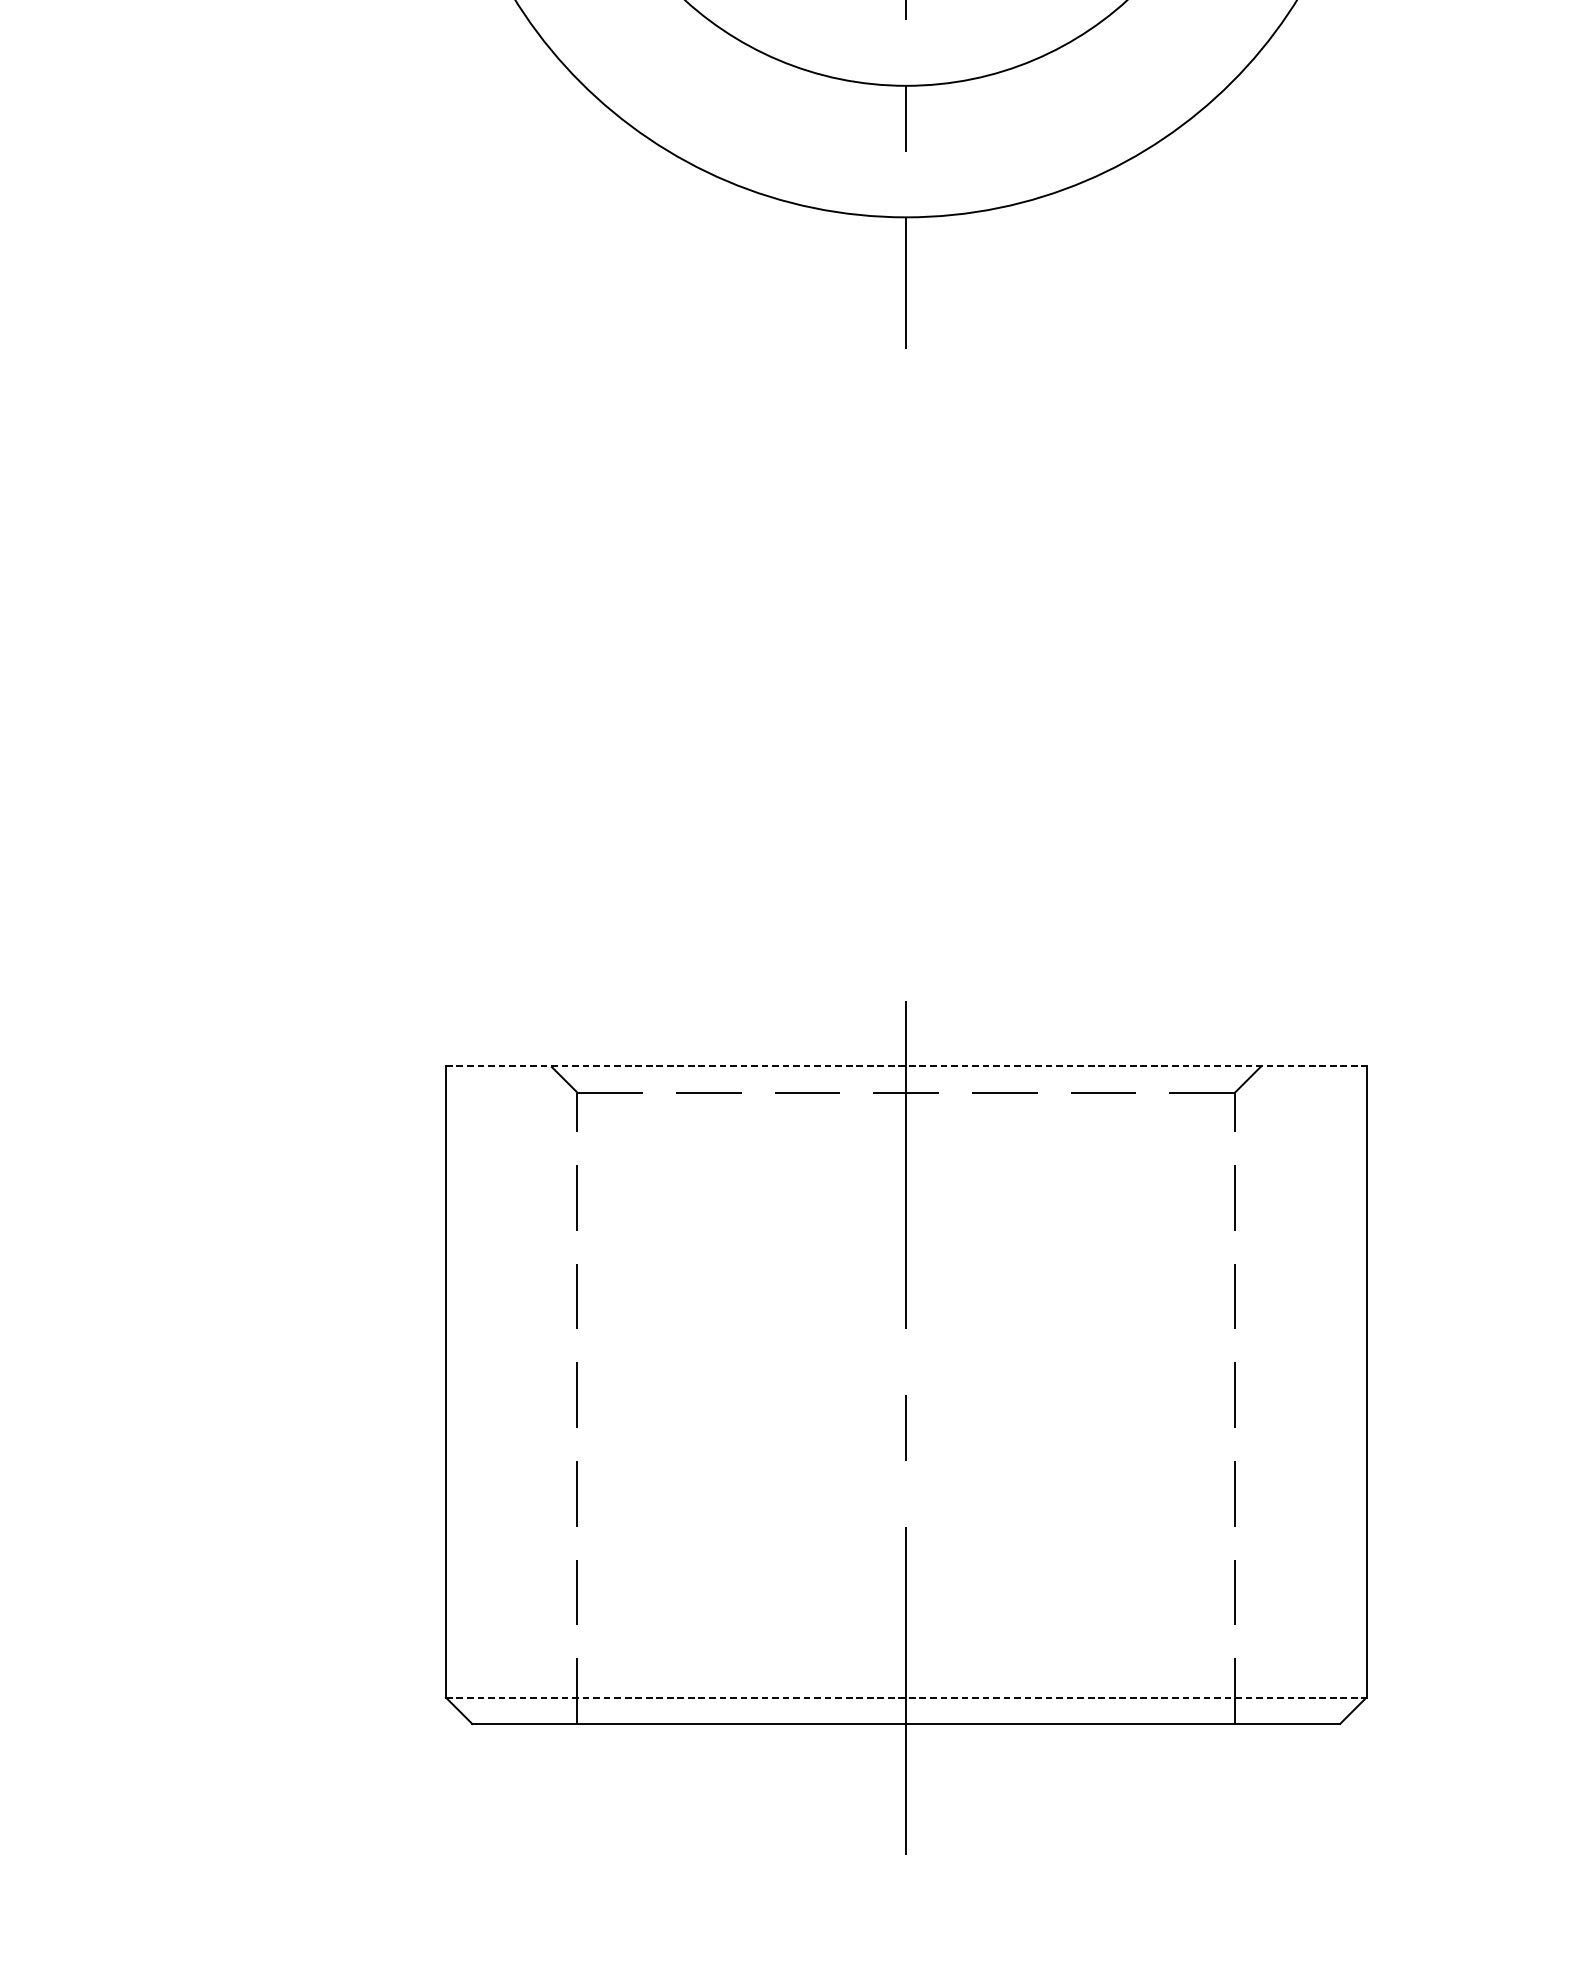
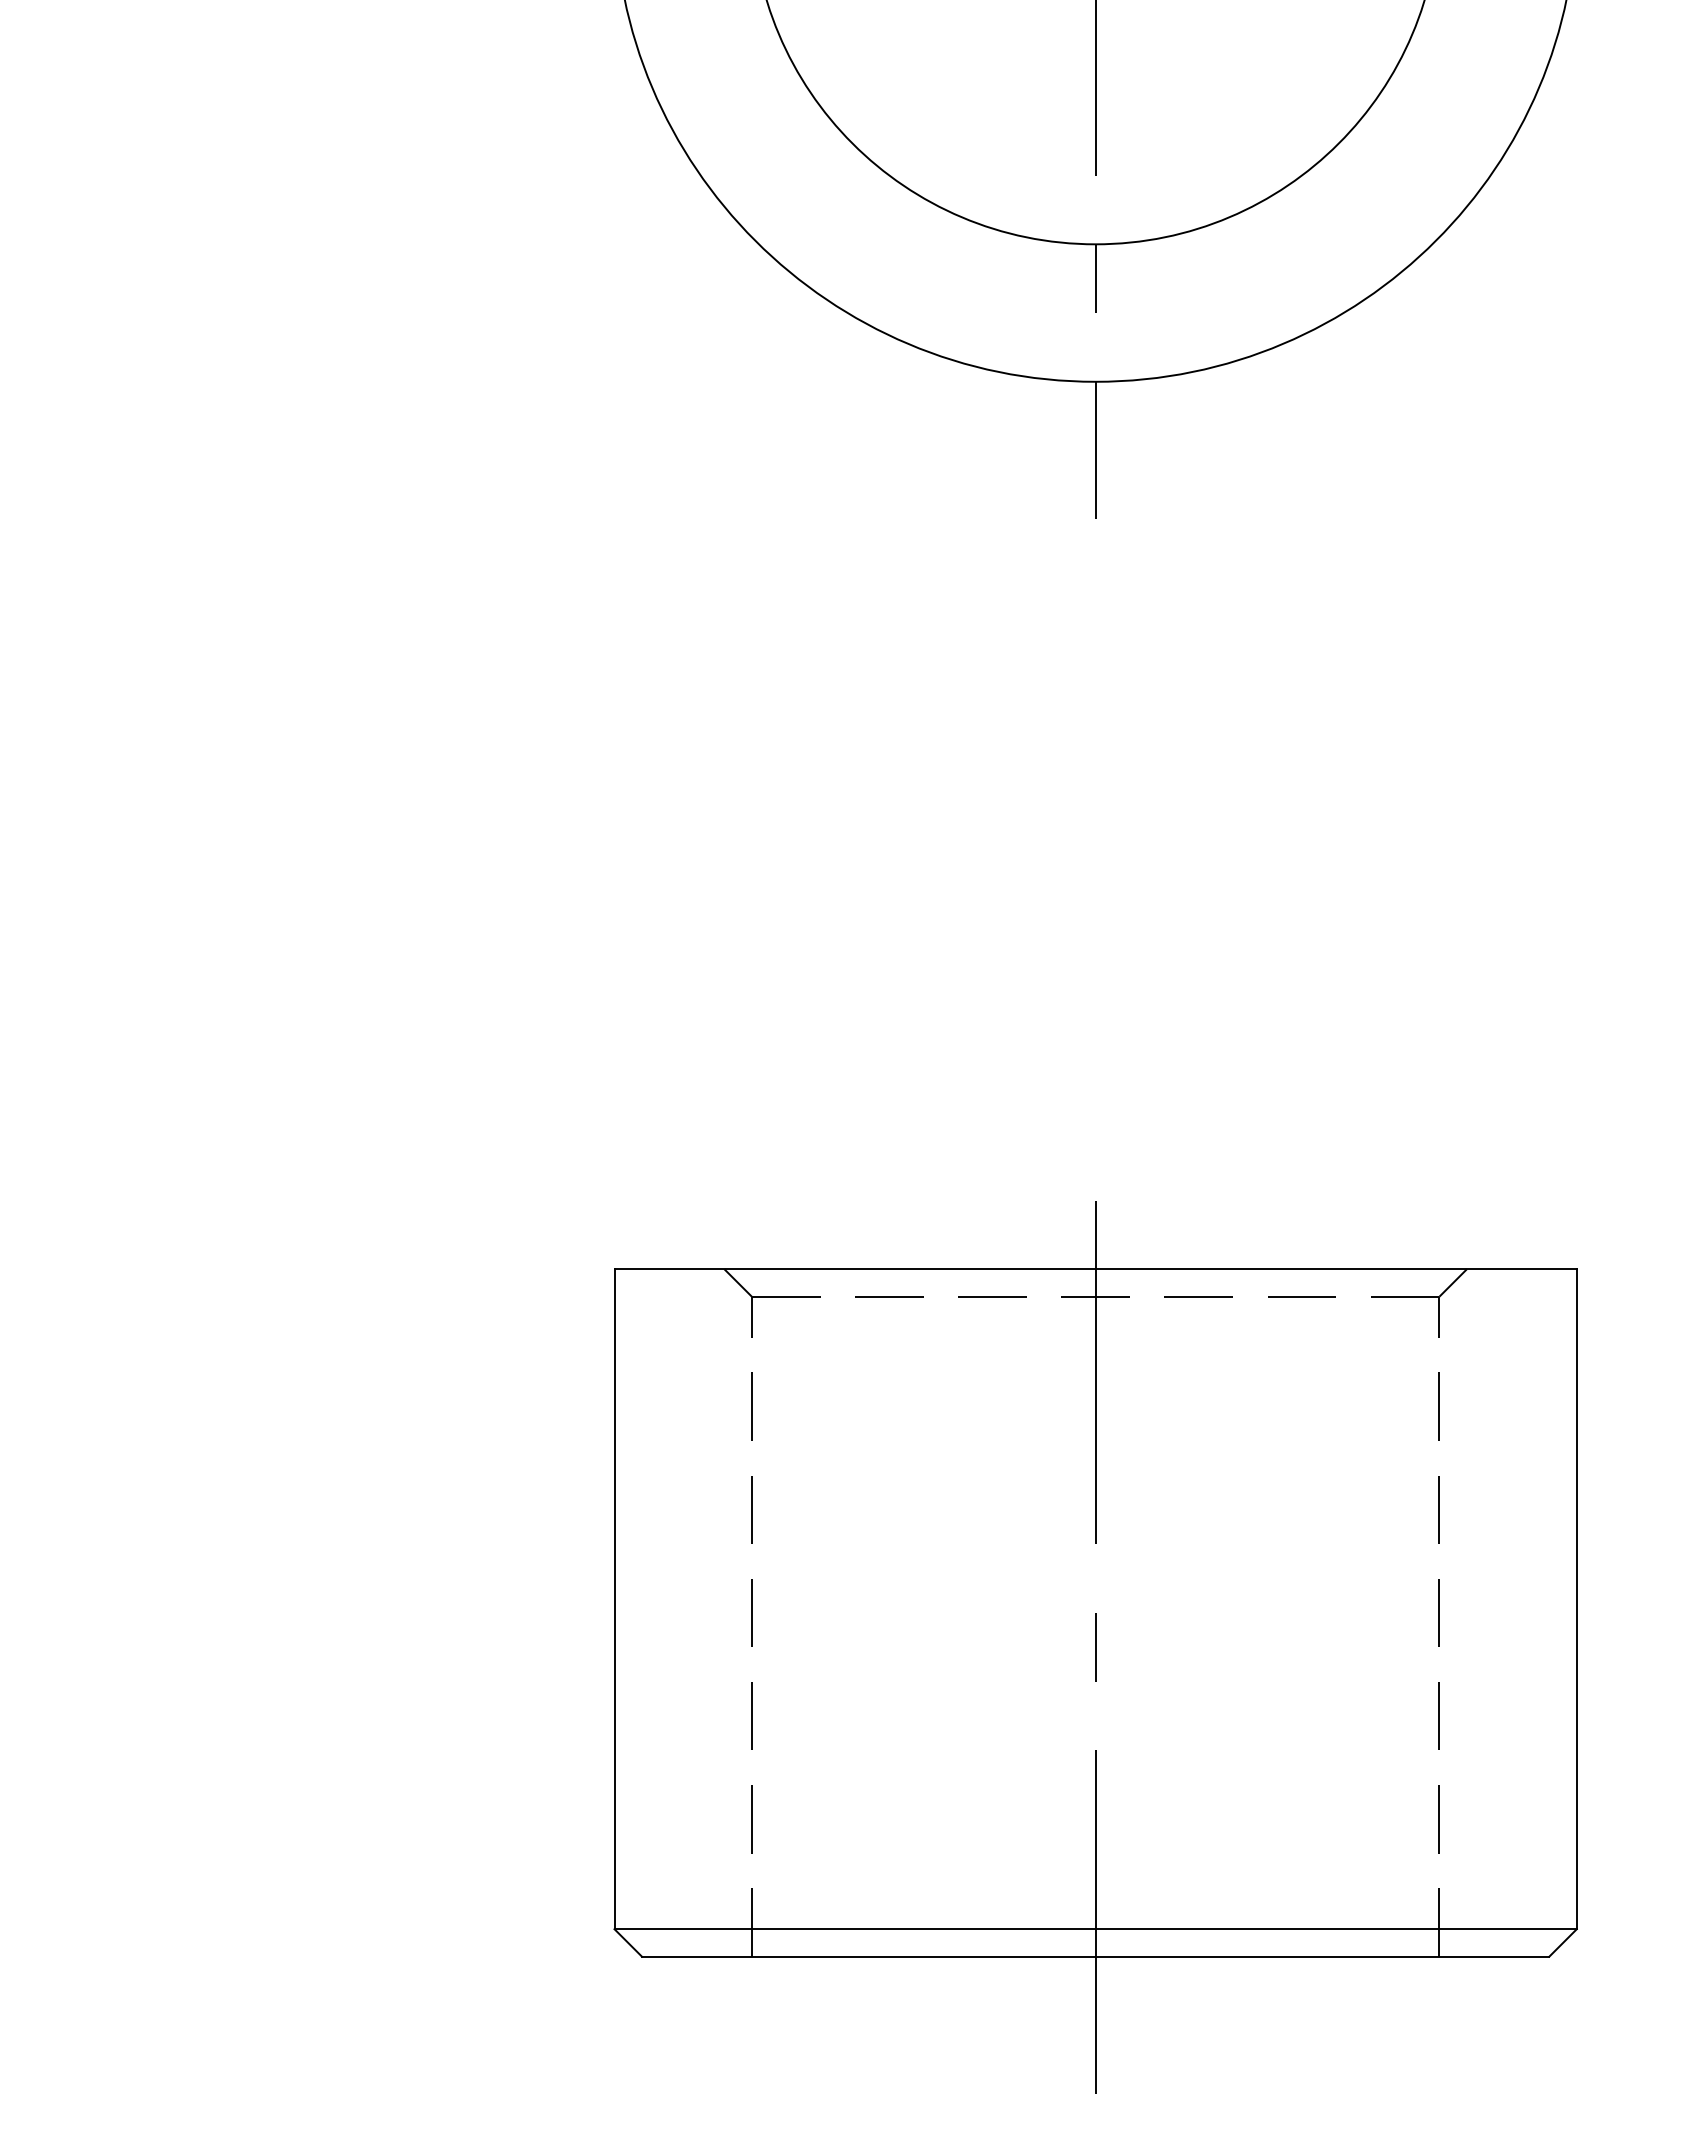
line: (907, 1066) -> (1096, 1269), dashed -> solid
line: (907, 1697) -> (1096, 1929), dashed -> solid

